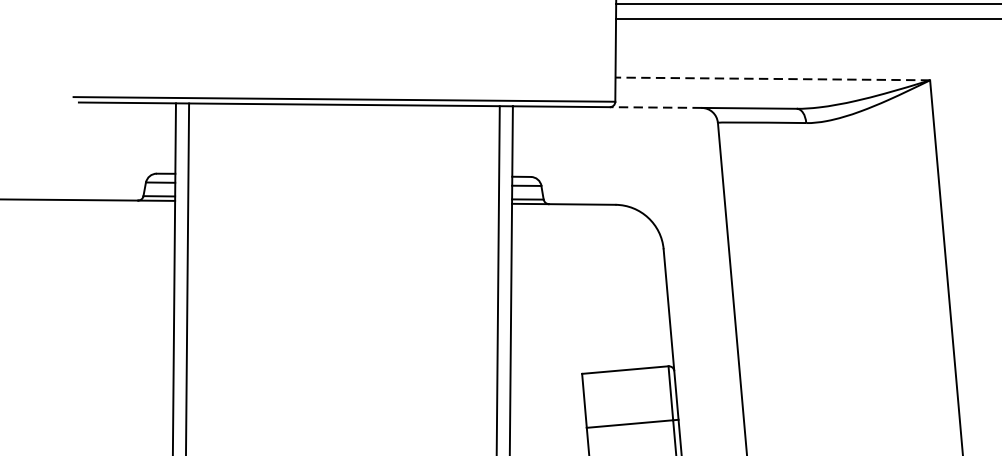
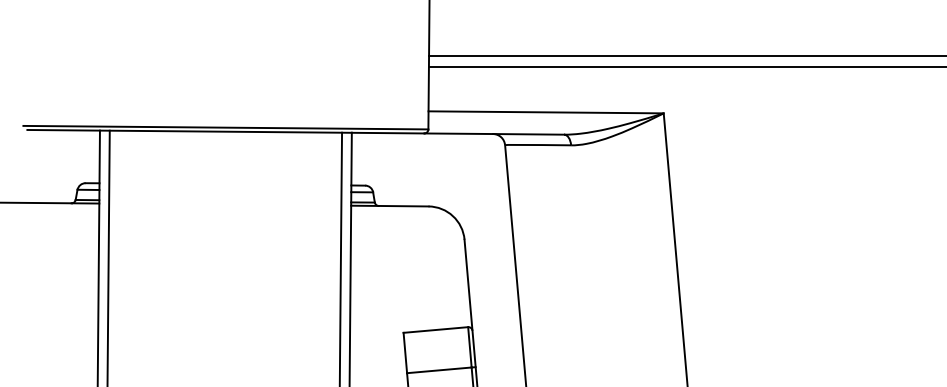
line: (773, 79) -> (546, 112), dashed -> solid
line: (655, 107) -> (458, 133), dashed -> solid

